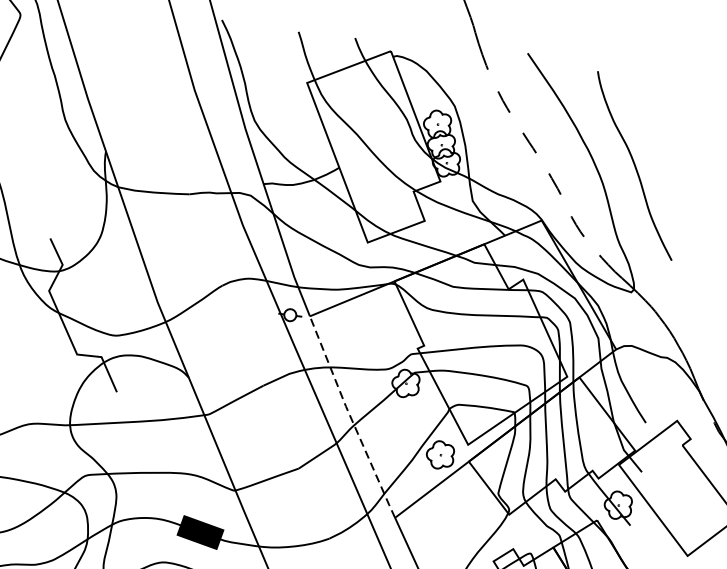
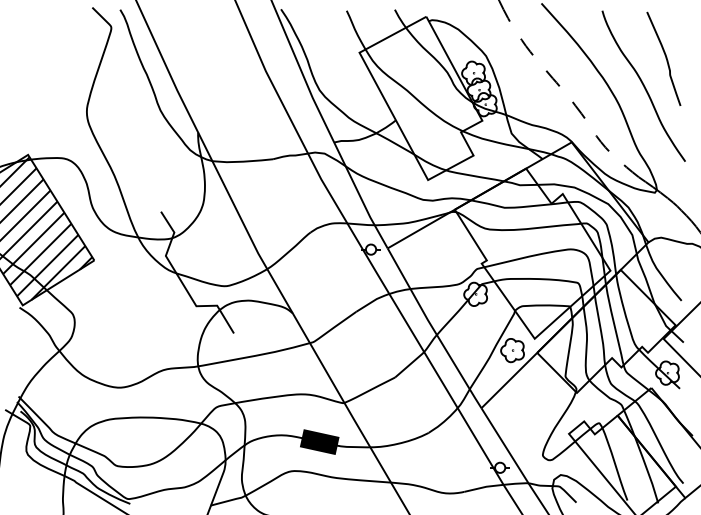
curve: (664, 136) -> (665, 58), added
line: (350, 416) -> (432, 328), dashed -> solid

